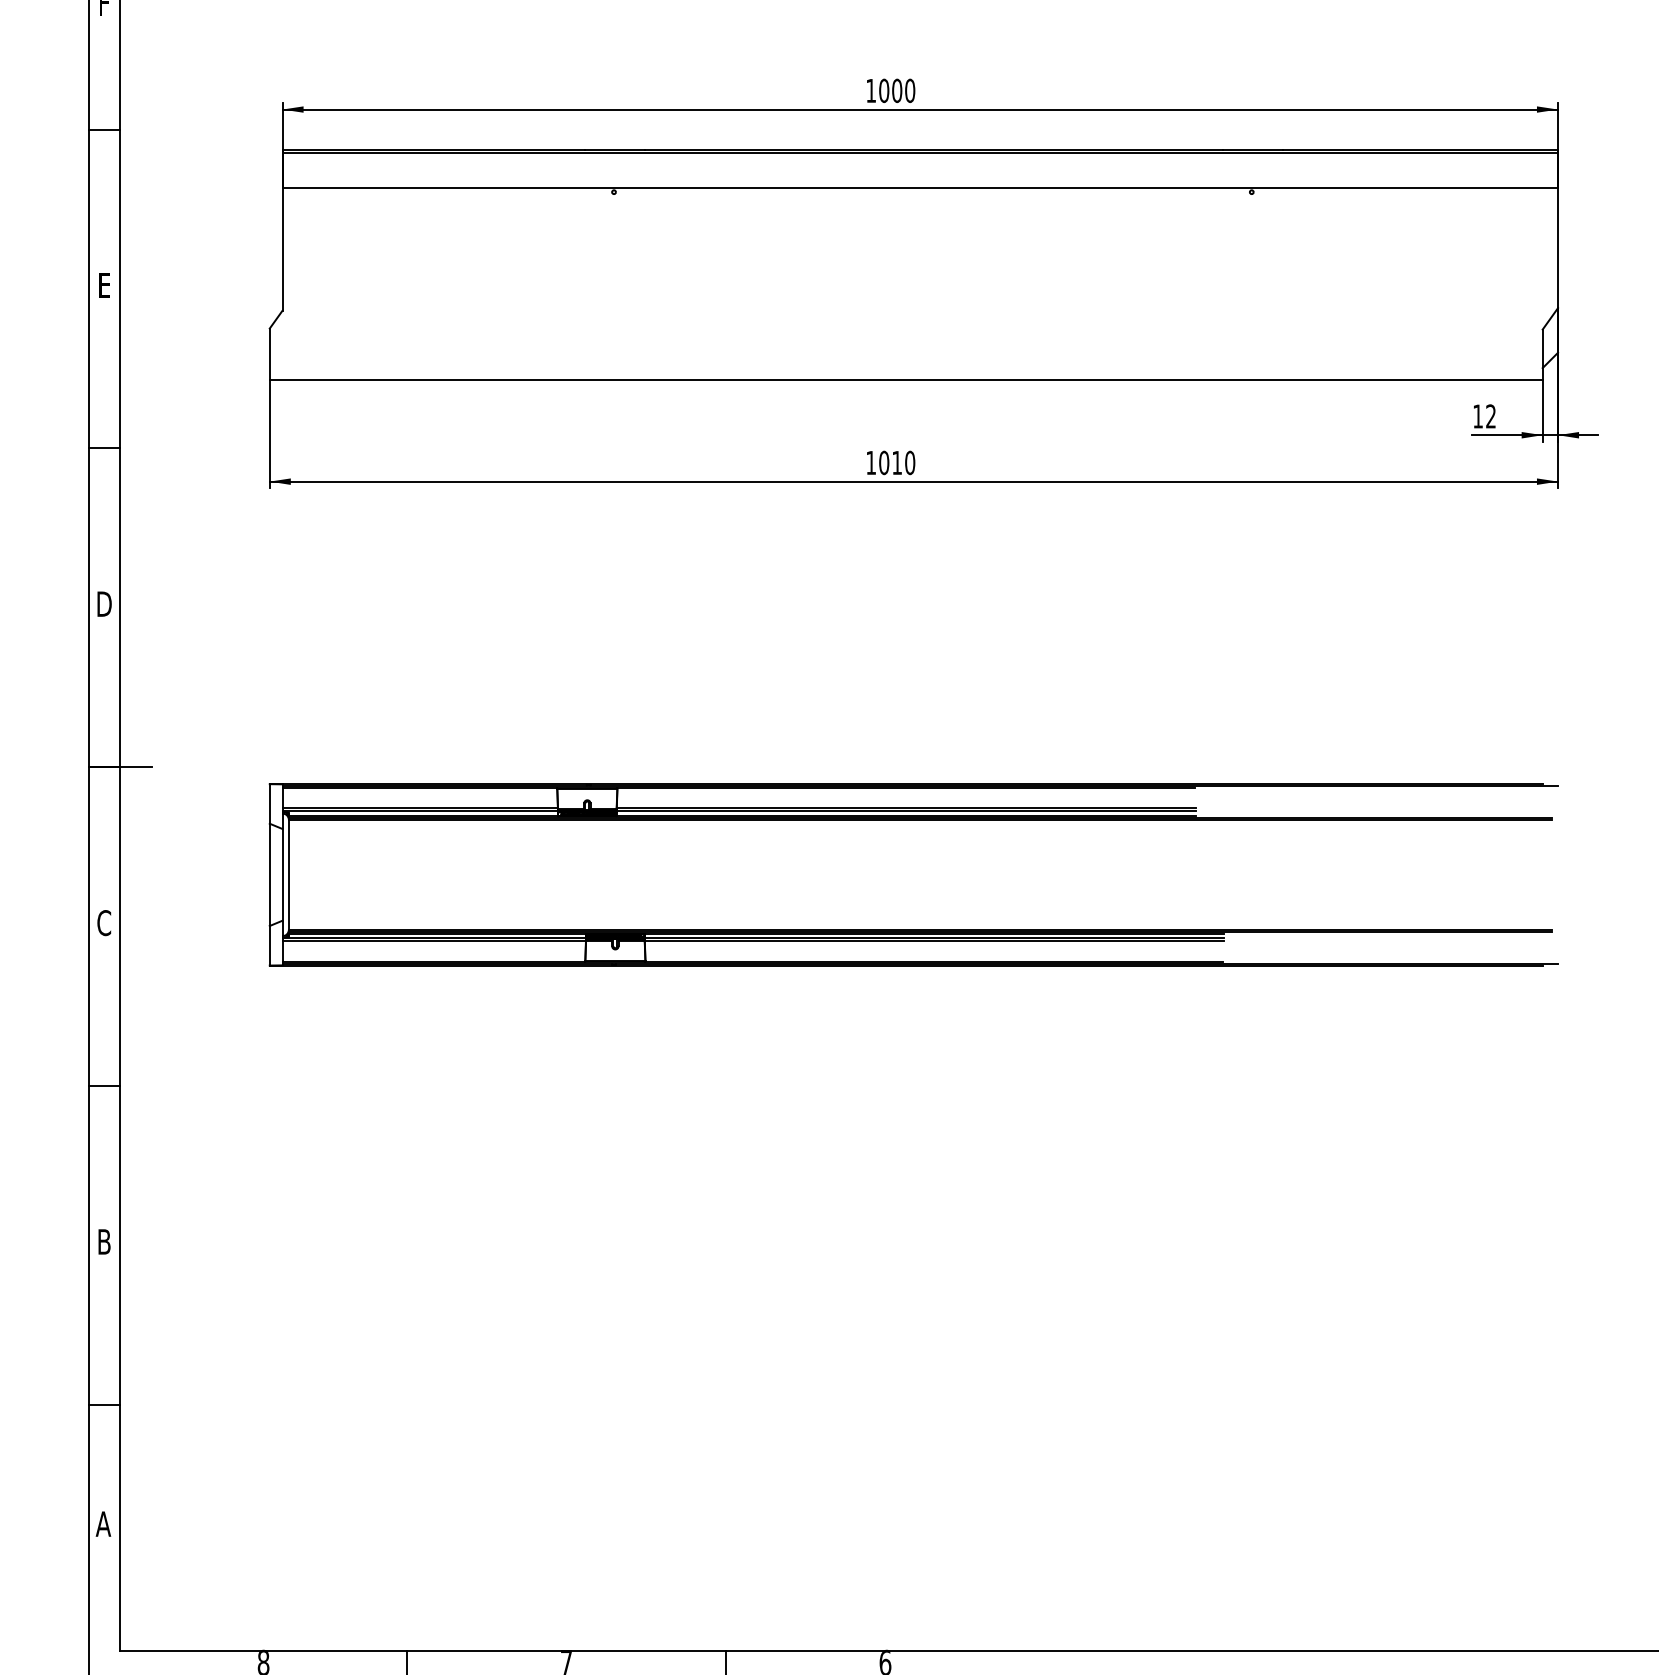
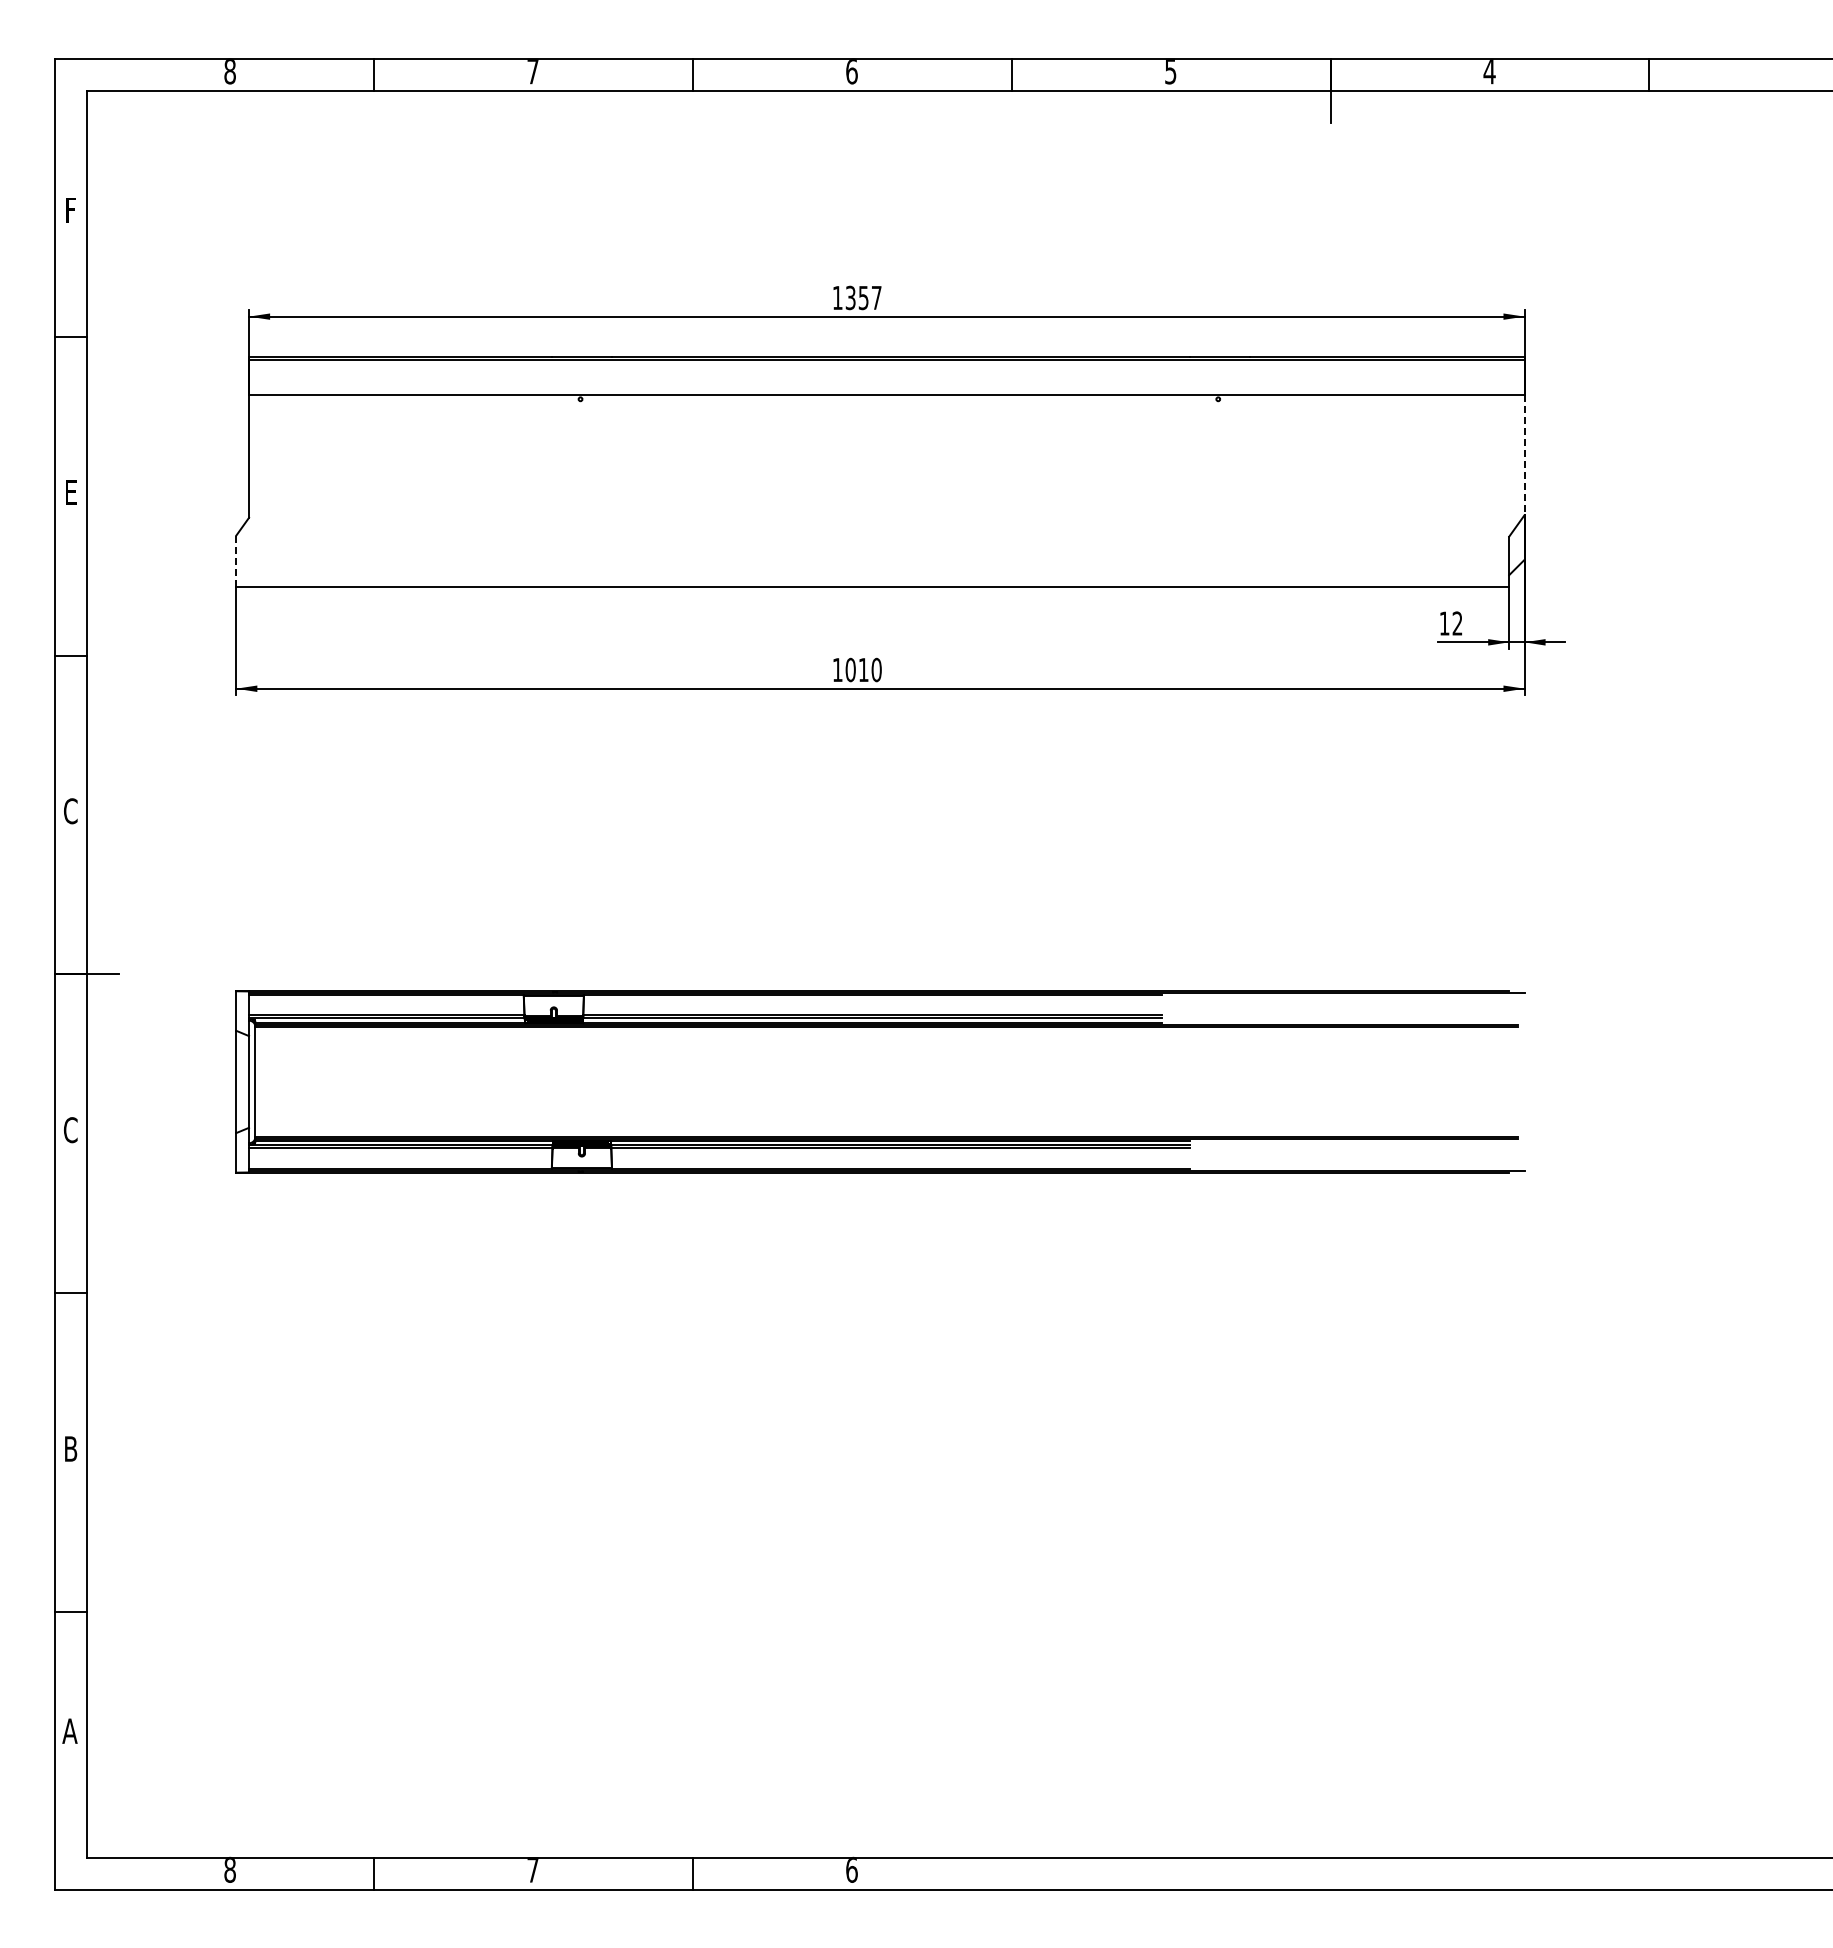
text: (896, 90) -> (863, 297), 1000 -> 1357
line: (1557, 248) -> (1524, 455), solid -> dashed
line: (269, 354) -> (236, 561), solid -> dashed
text: (104, 604) -> (71, 811), D -> C

